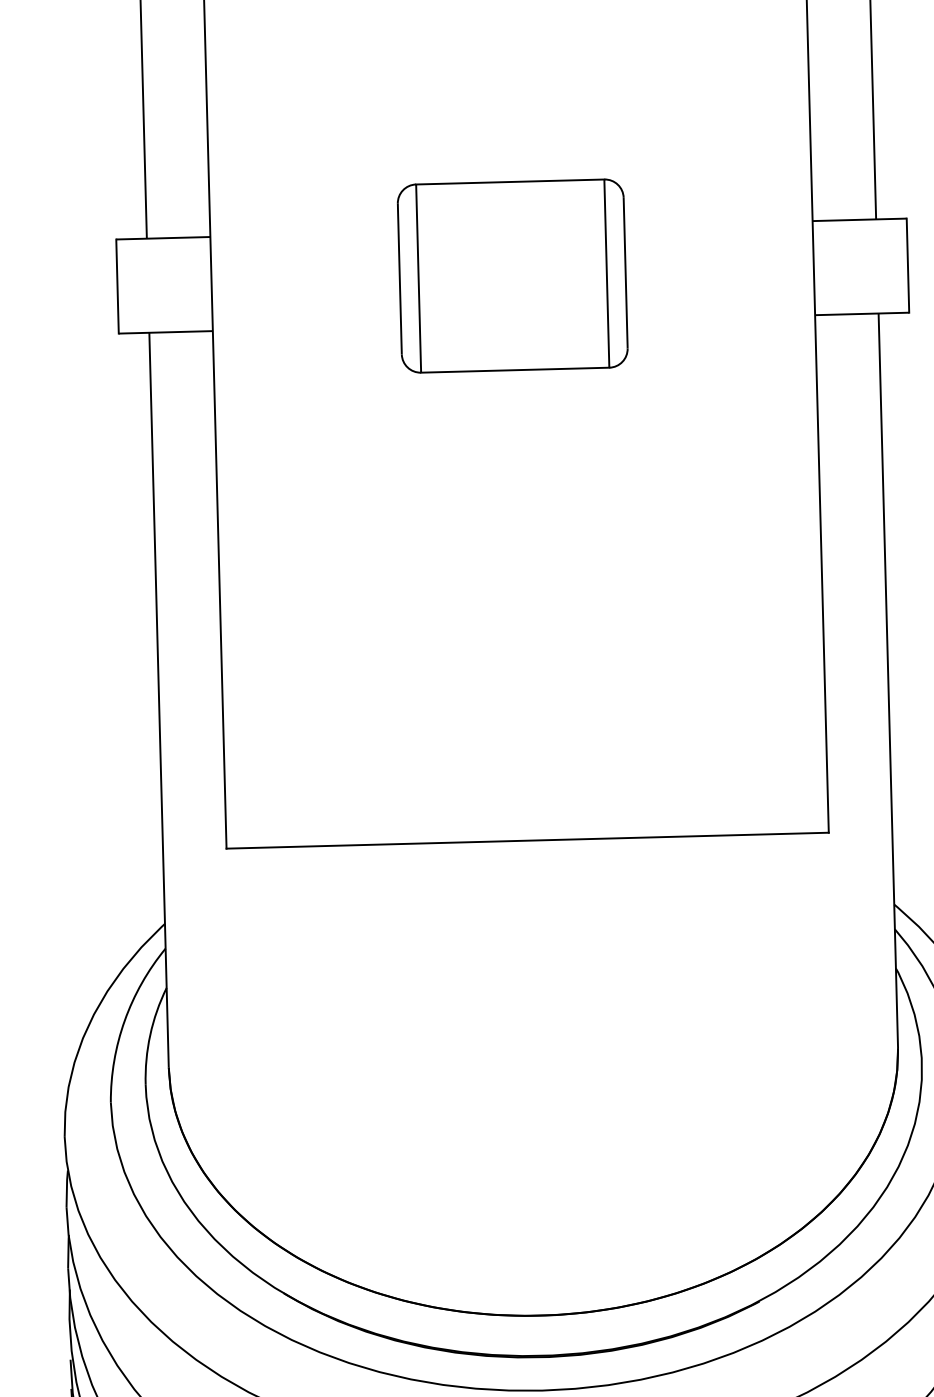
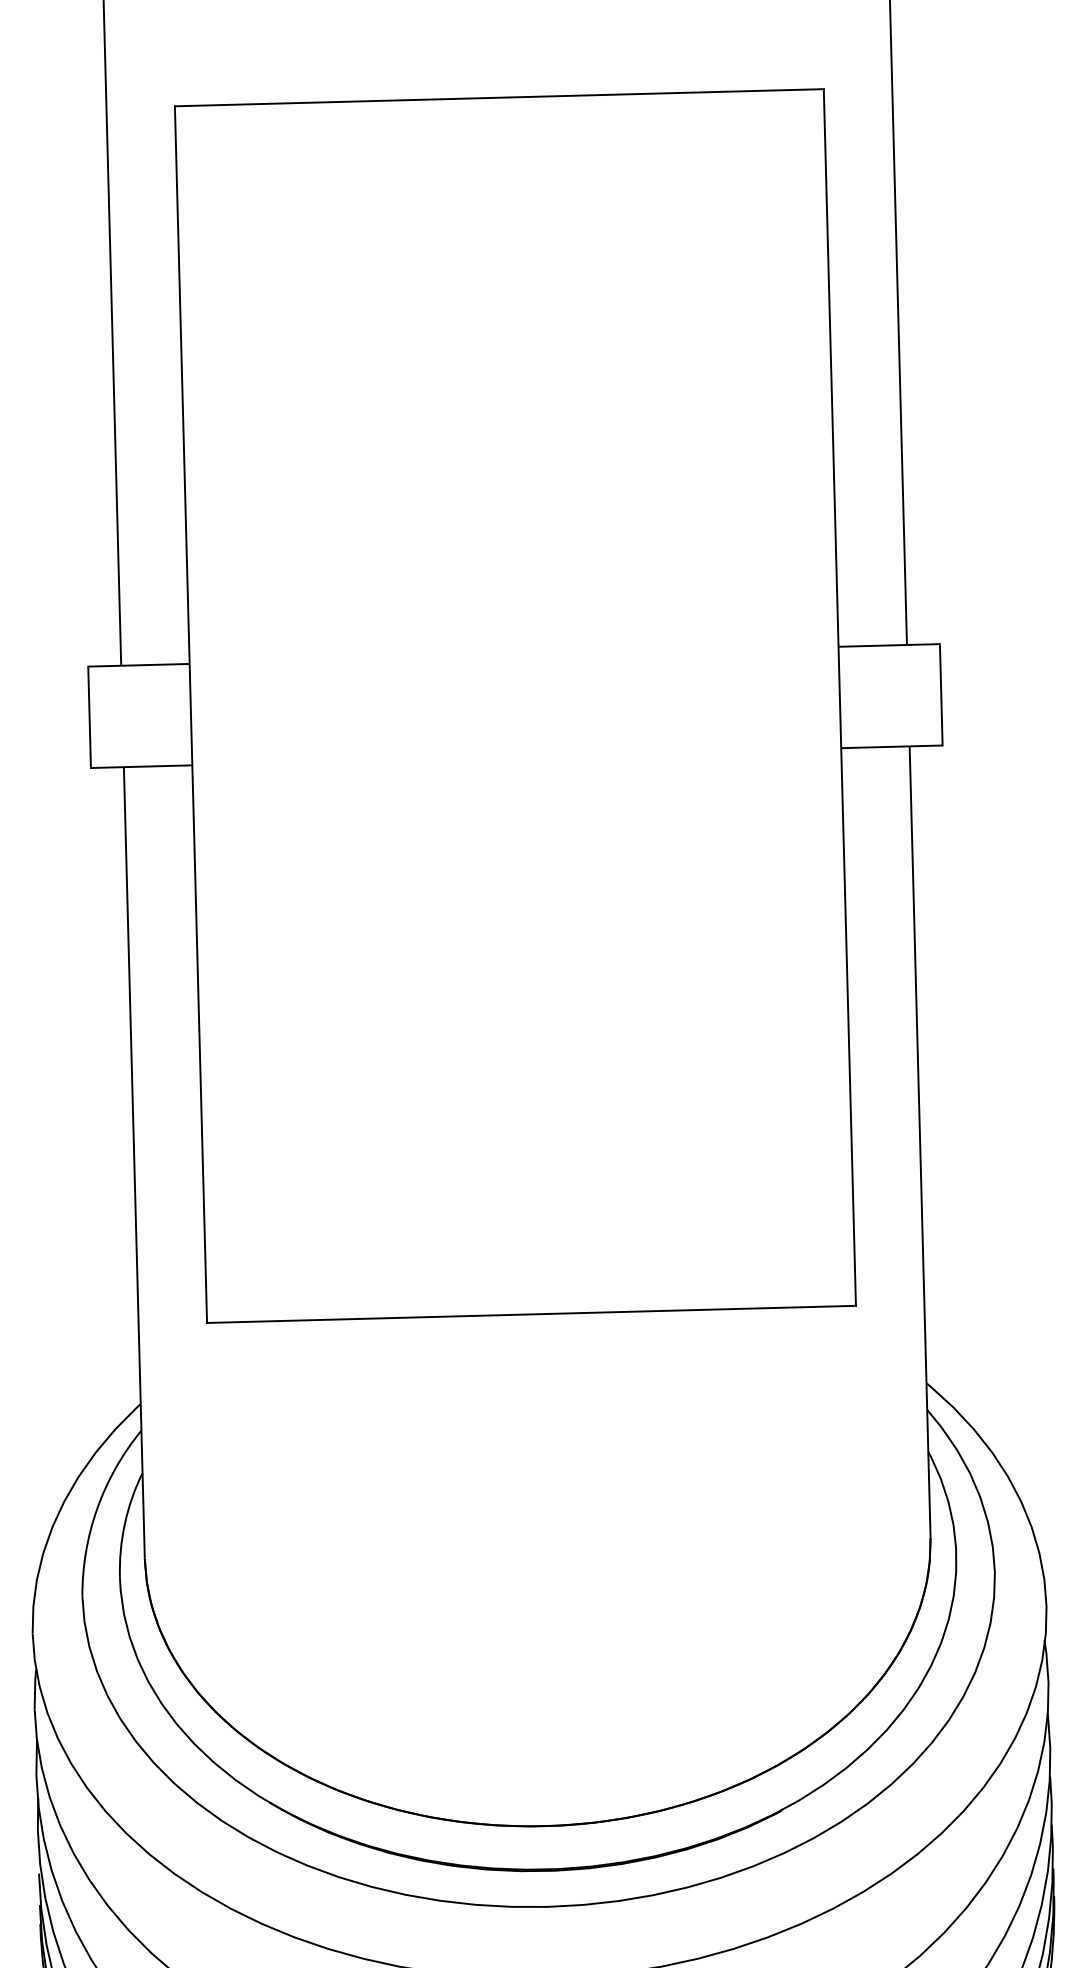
part: (512, 276) -> (515, 706), removed

